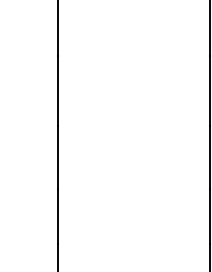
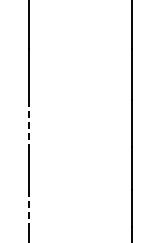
line: (57, 91) -> (28, 123), solid -> dashed
line: (57, 216) -> (28, 208), solid -> dashed

